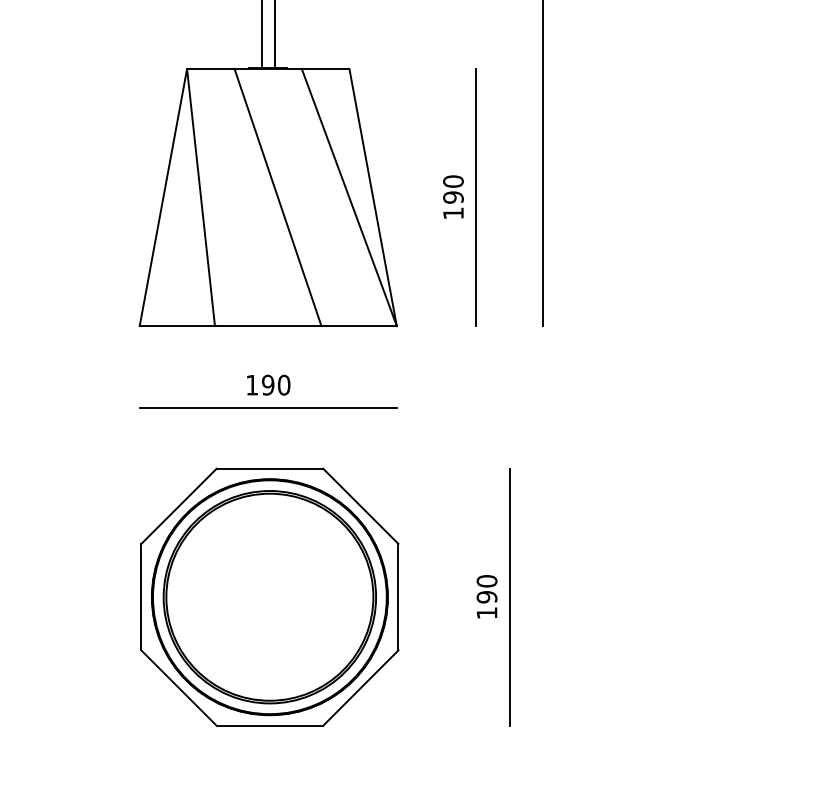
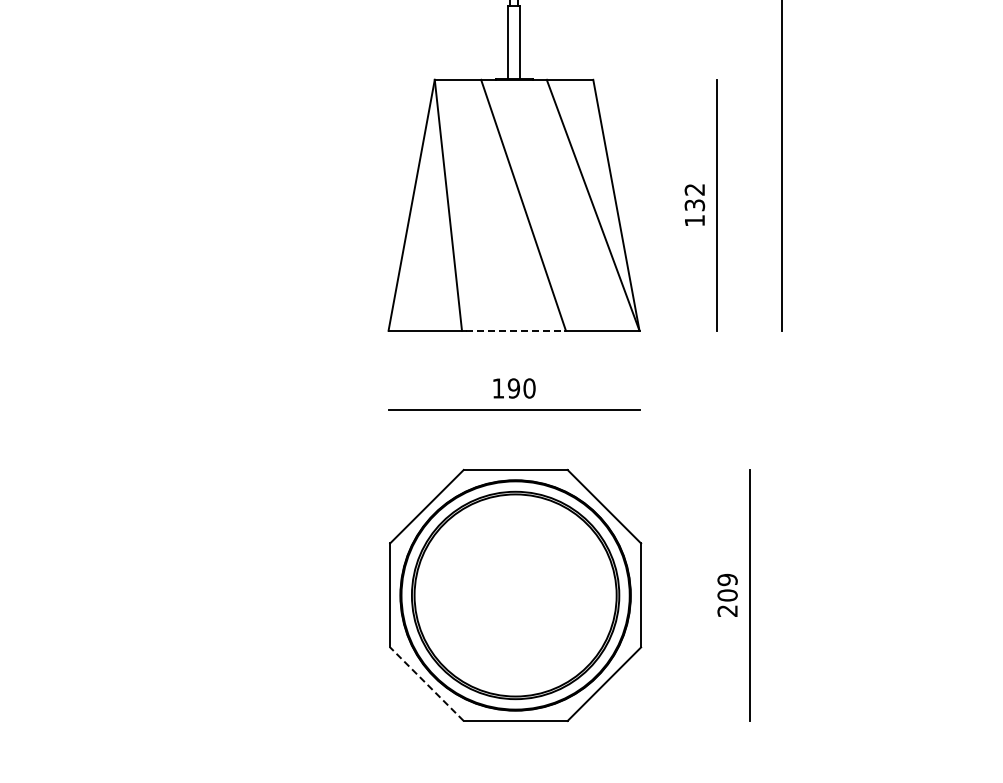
text: (453, 189) -> (694, 197), 190 -> 132
line: (269, 325) -> (515, 330), solid -> dashed
text: (486, 596) -> (727, 594), 190 -> 209
line: (178, 687) -> (426, 683), solid -> dashed

